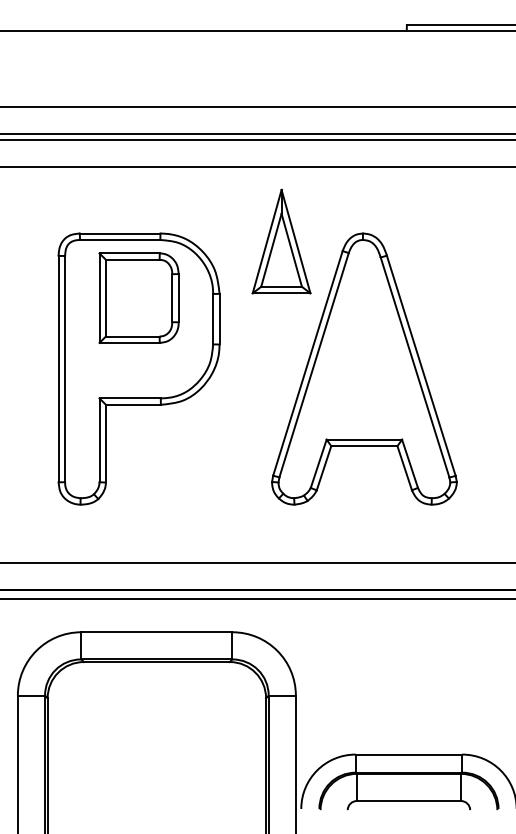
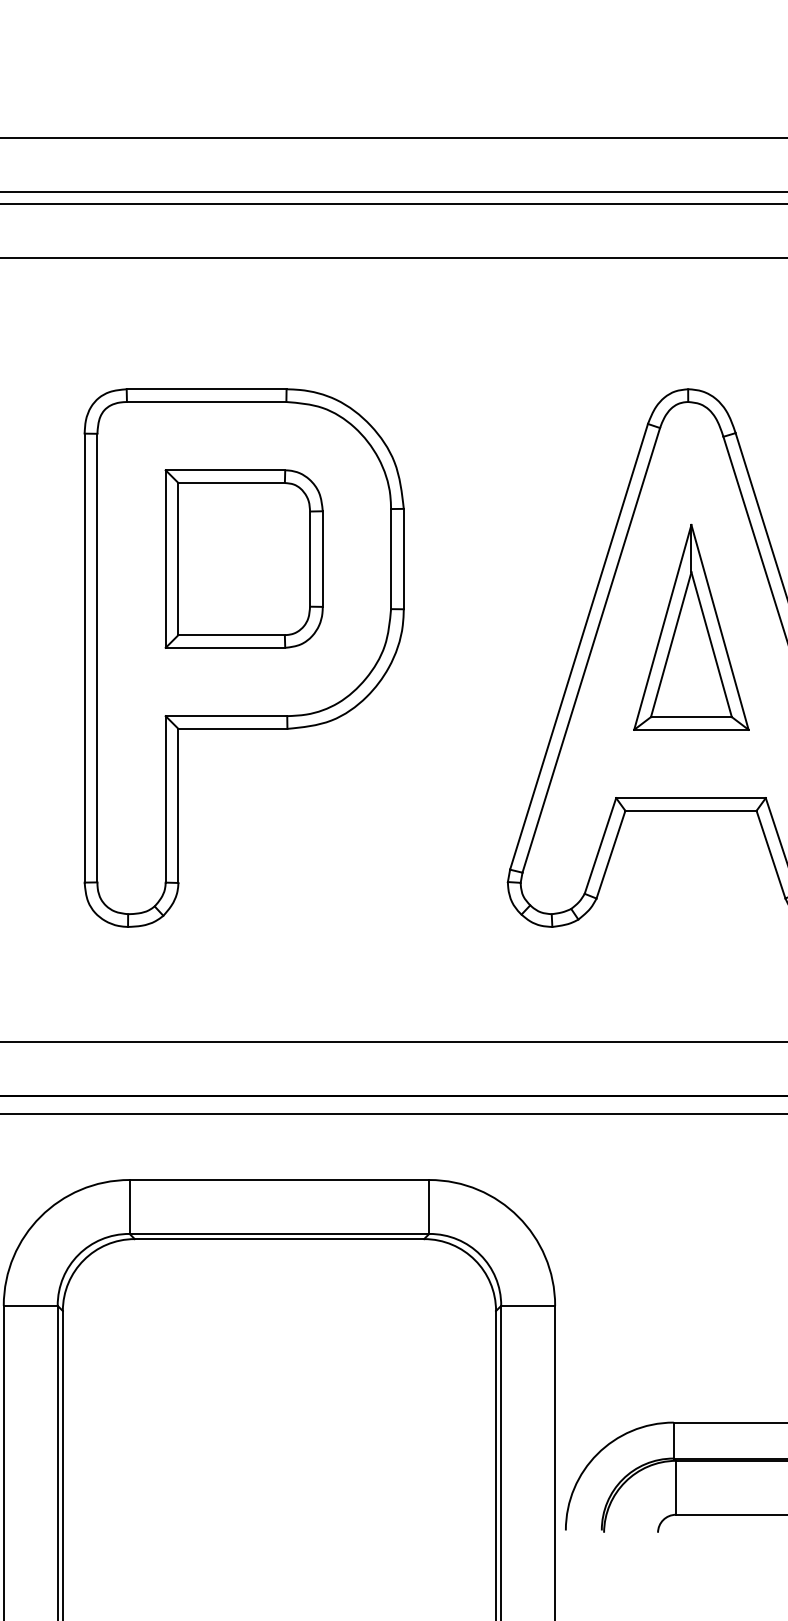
part: (281, 241) -> (691, 627), moved
part: (138, 297) -> (243, 557), moved

